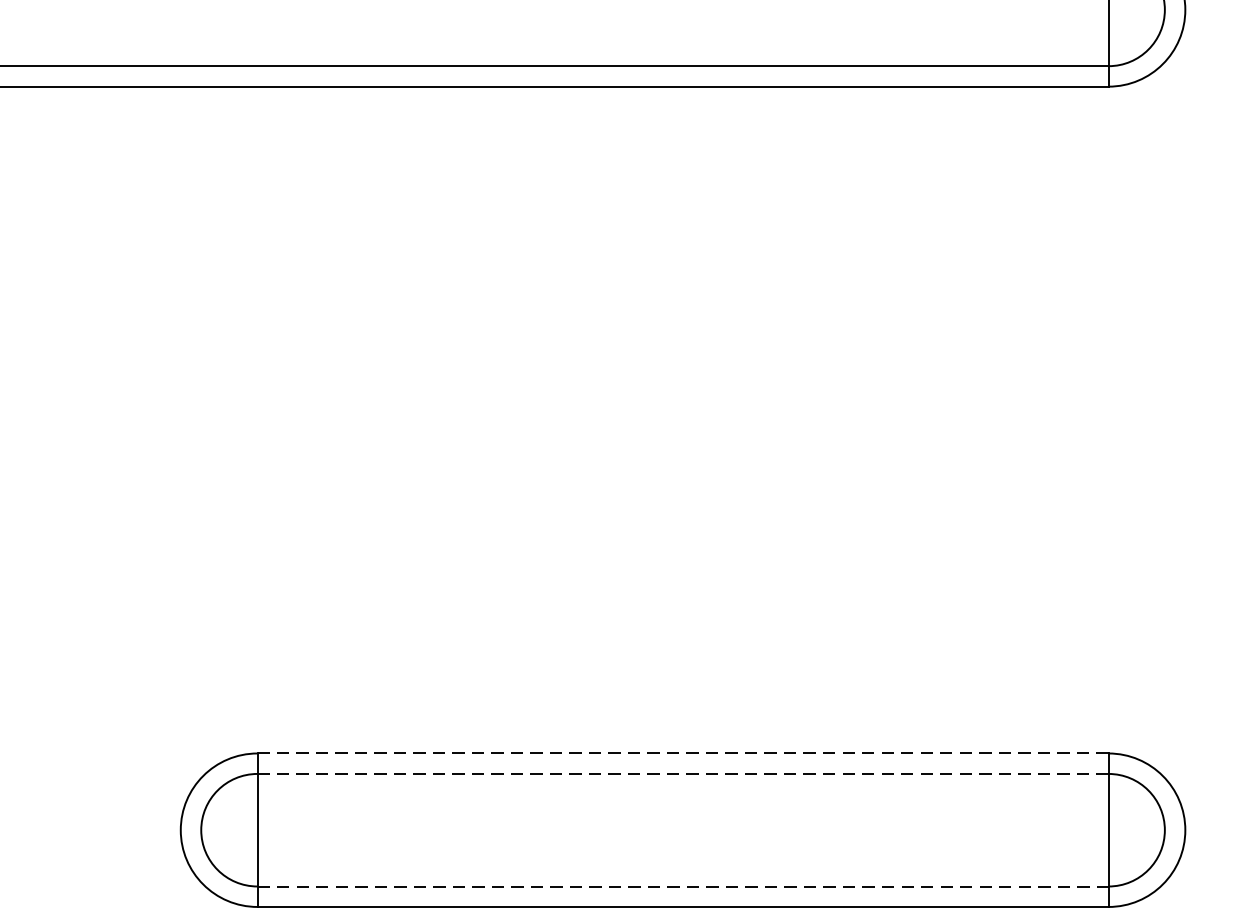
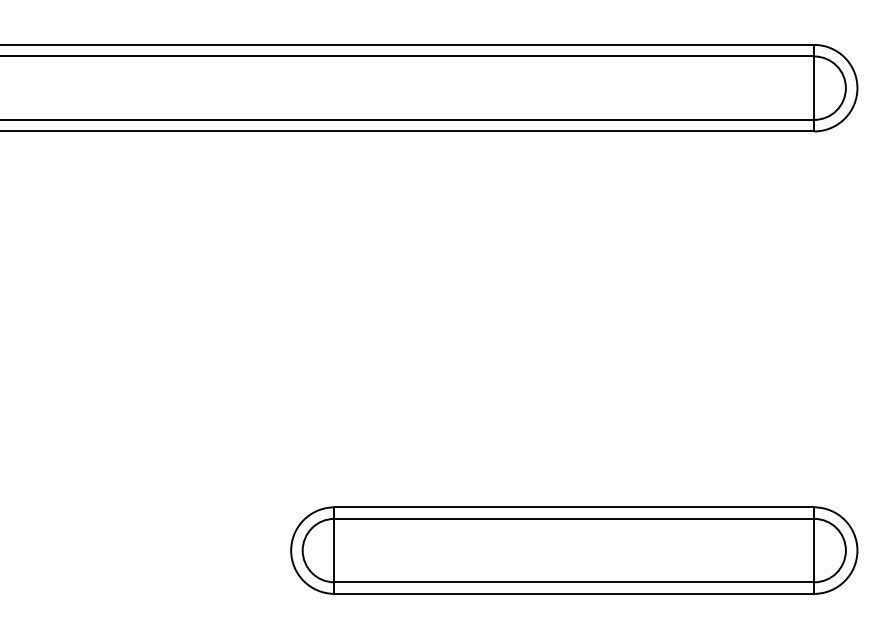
line: (683, 753) -> (574, 507), dashed -> solid
line: (683, 773) -> (574, 518), dashed -> solid
line: (683, 886) -> (574, 582), dashed -> solid

